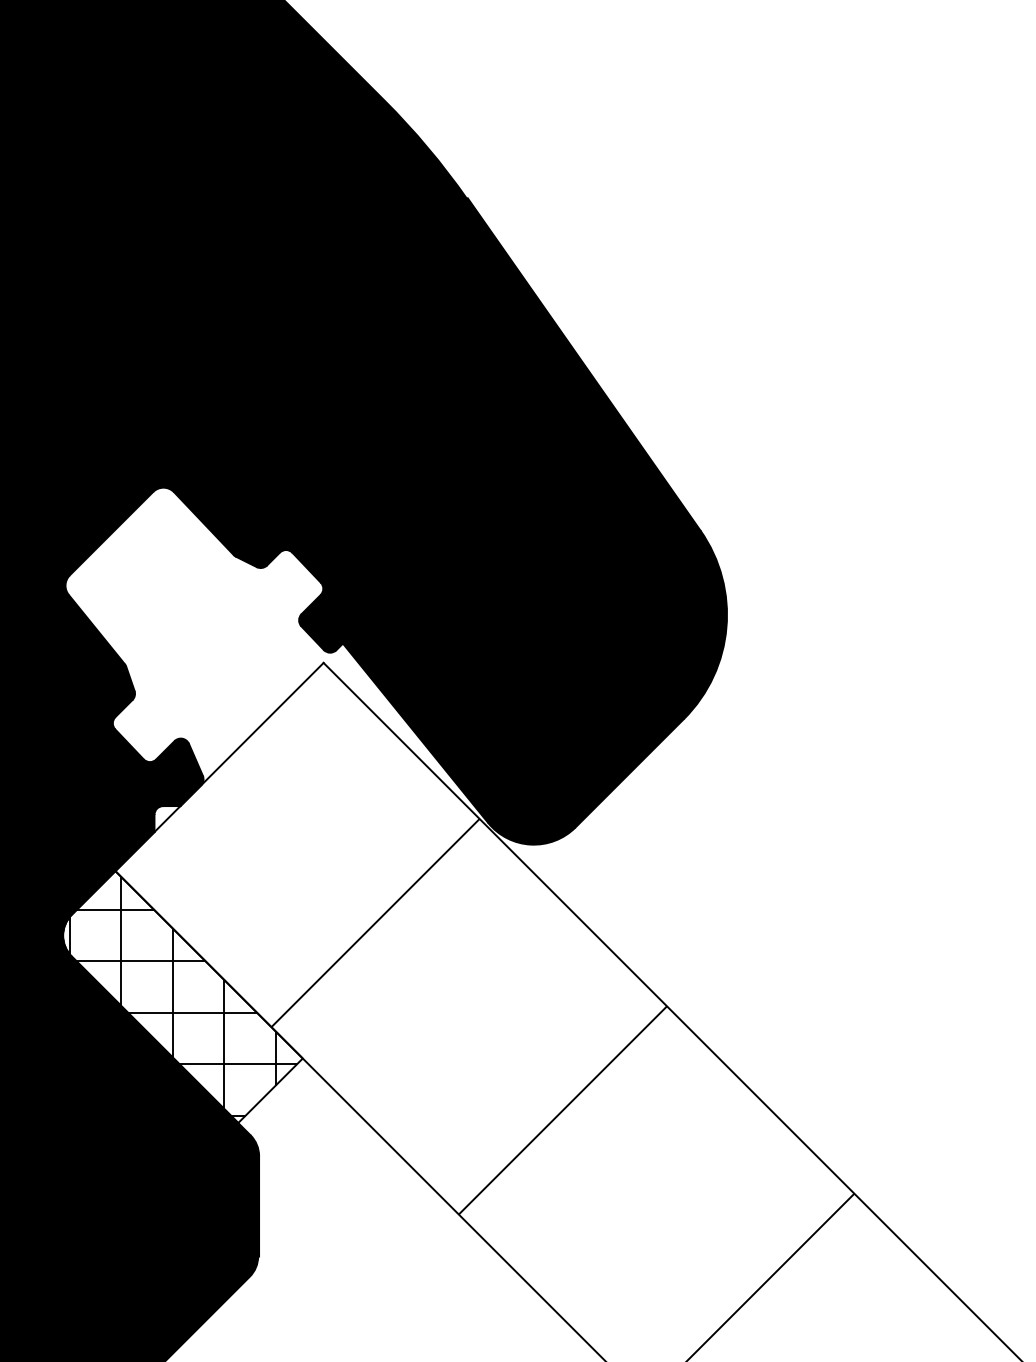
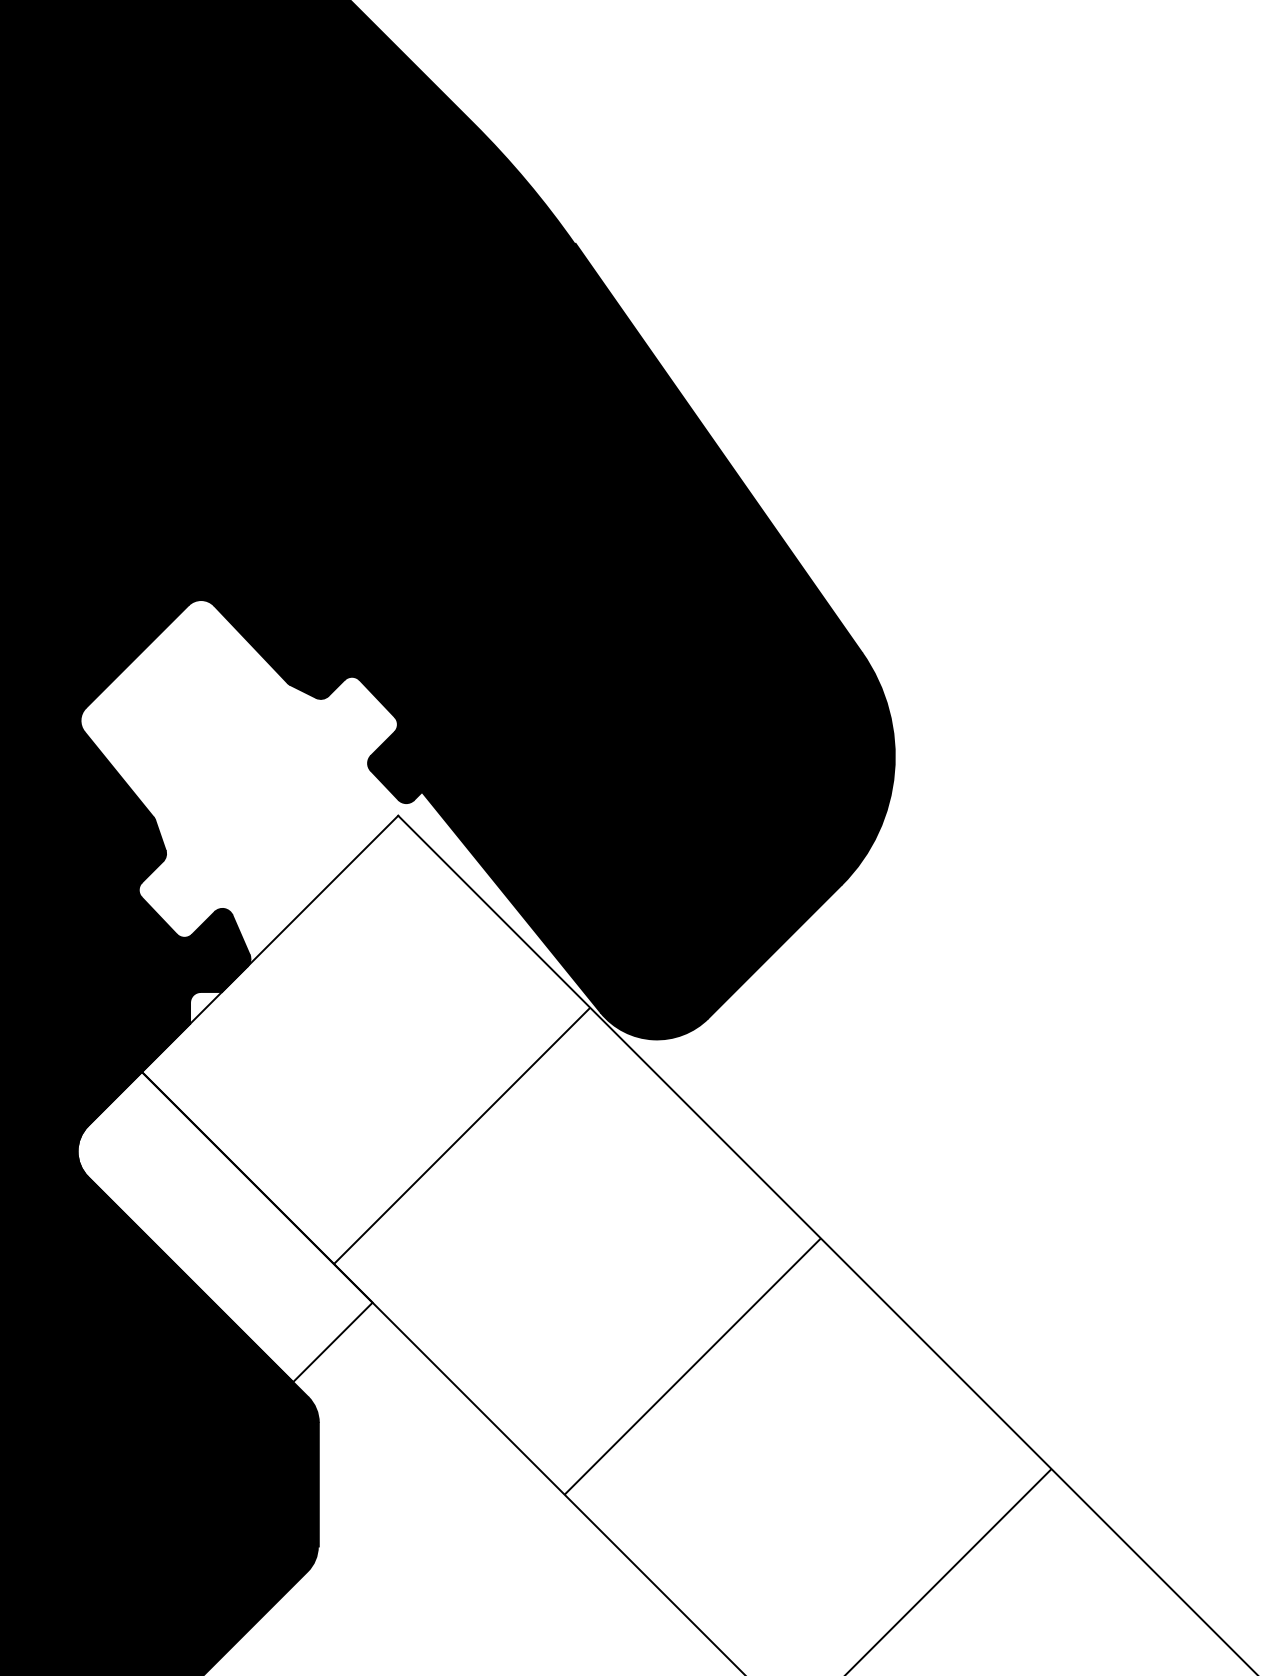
hatch: (183, 995) -> (225, 1225), removed

